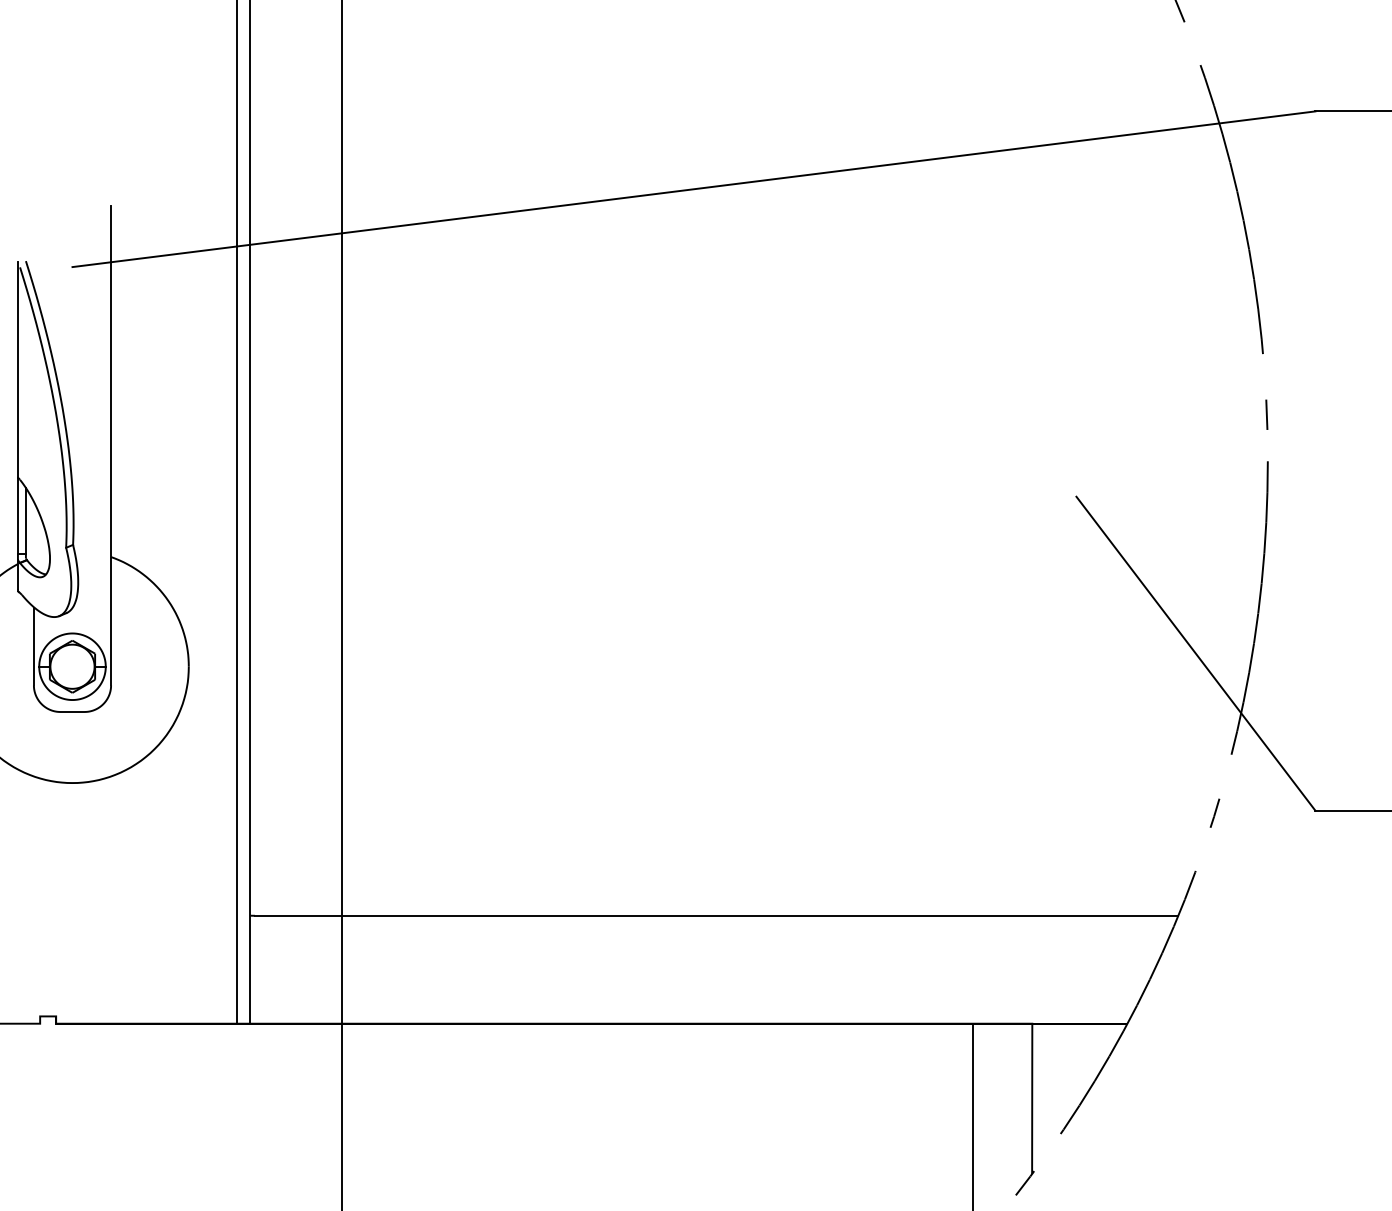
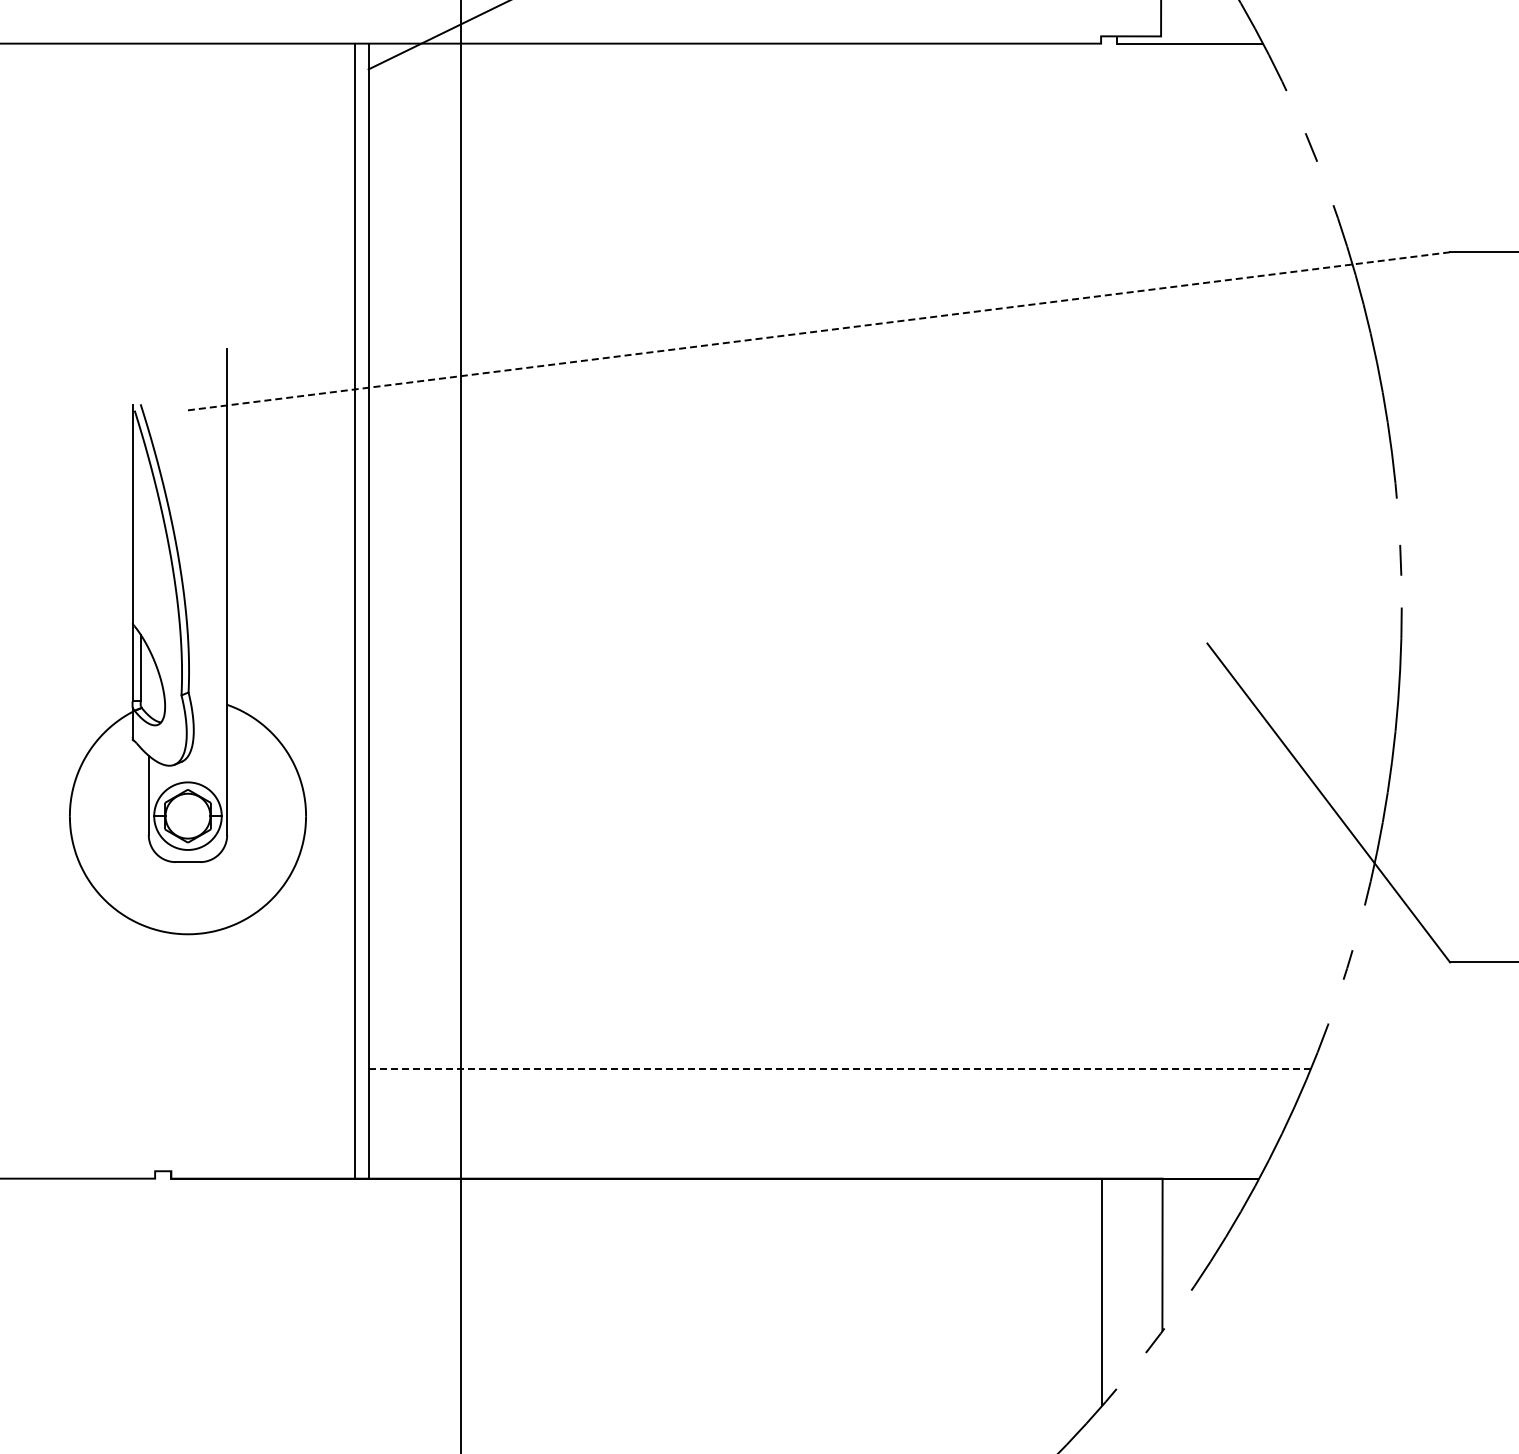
line: (694, 189) -> (819, 331), solid -> dashed
line: (716, 916) -> (841, 1069), solid -> dashed

